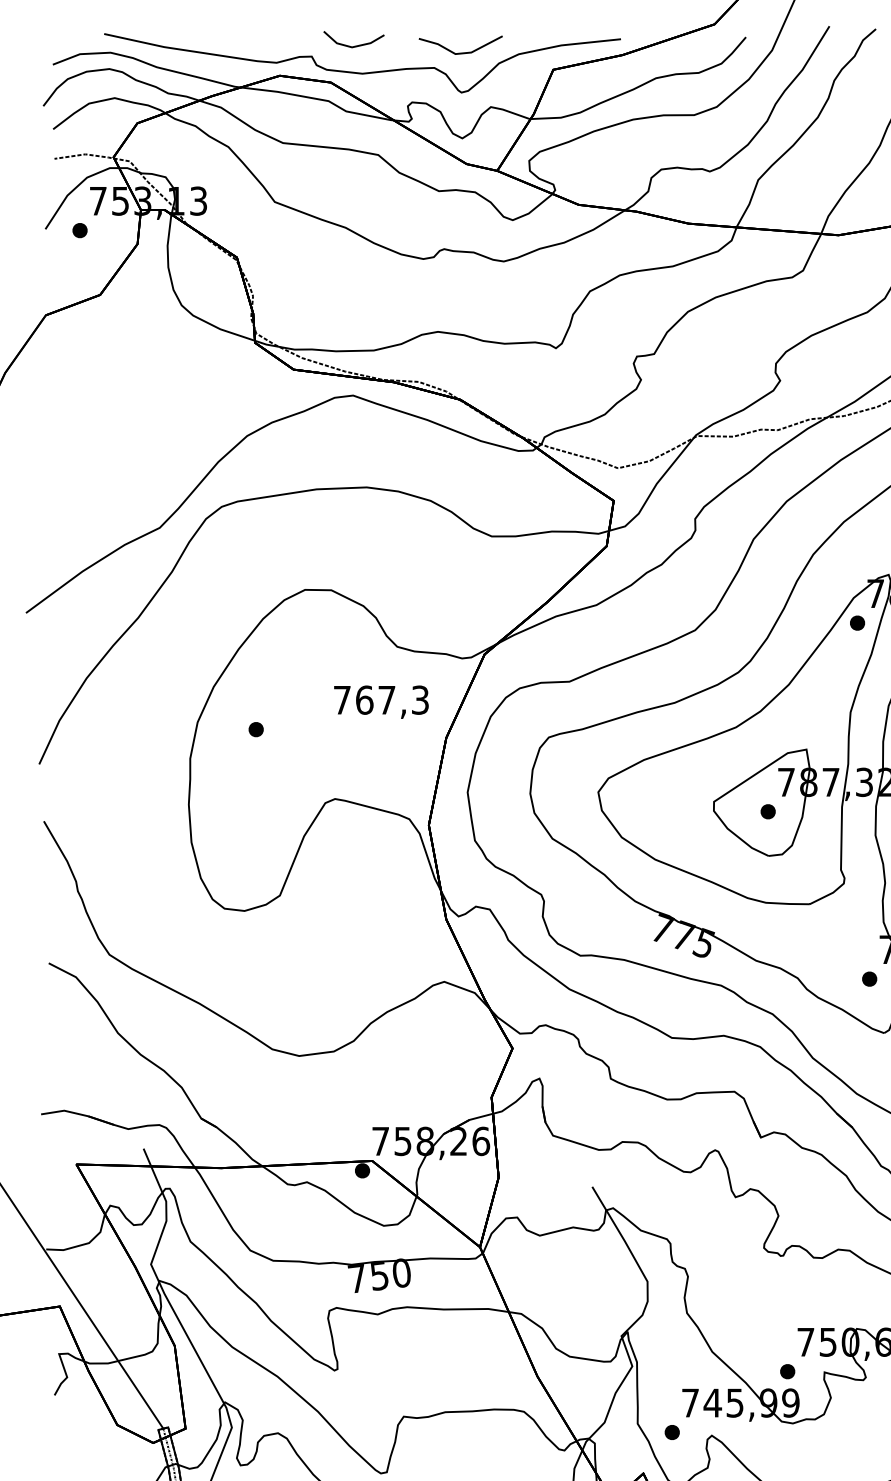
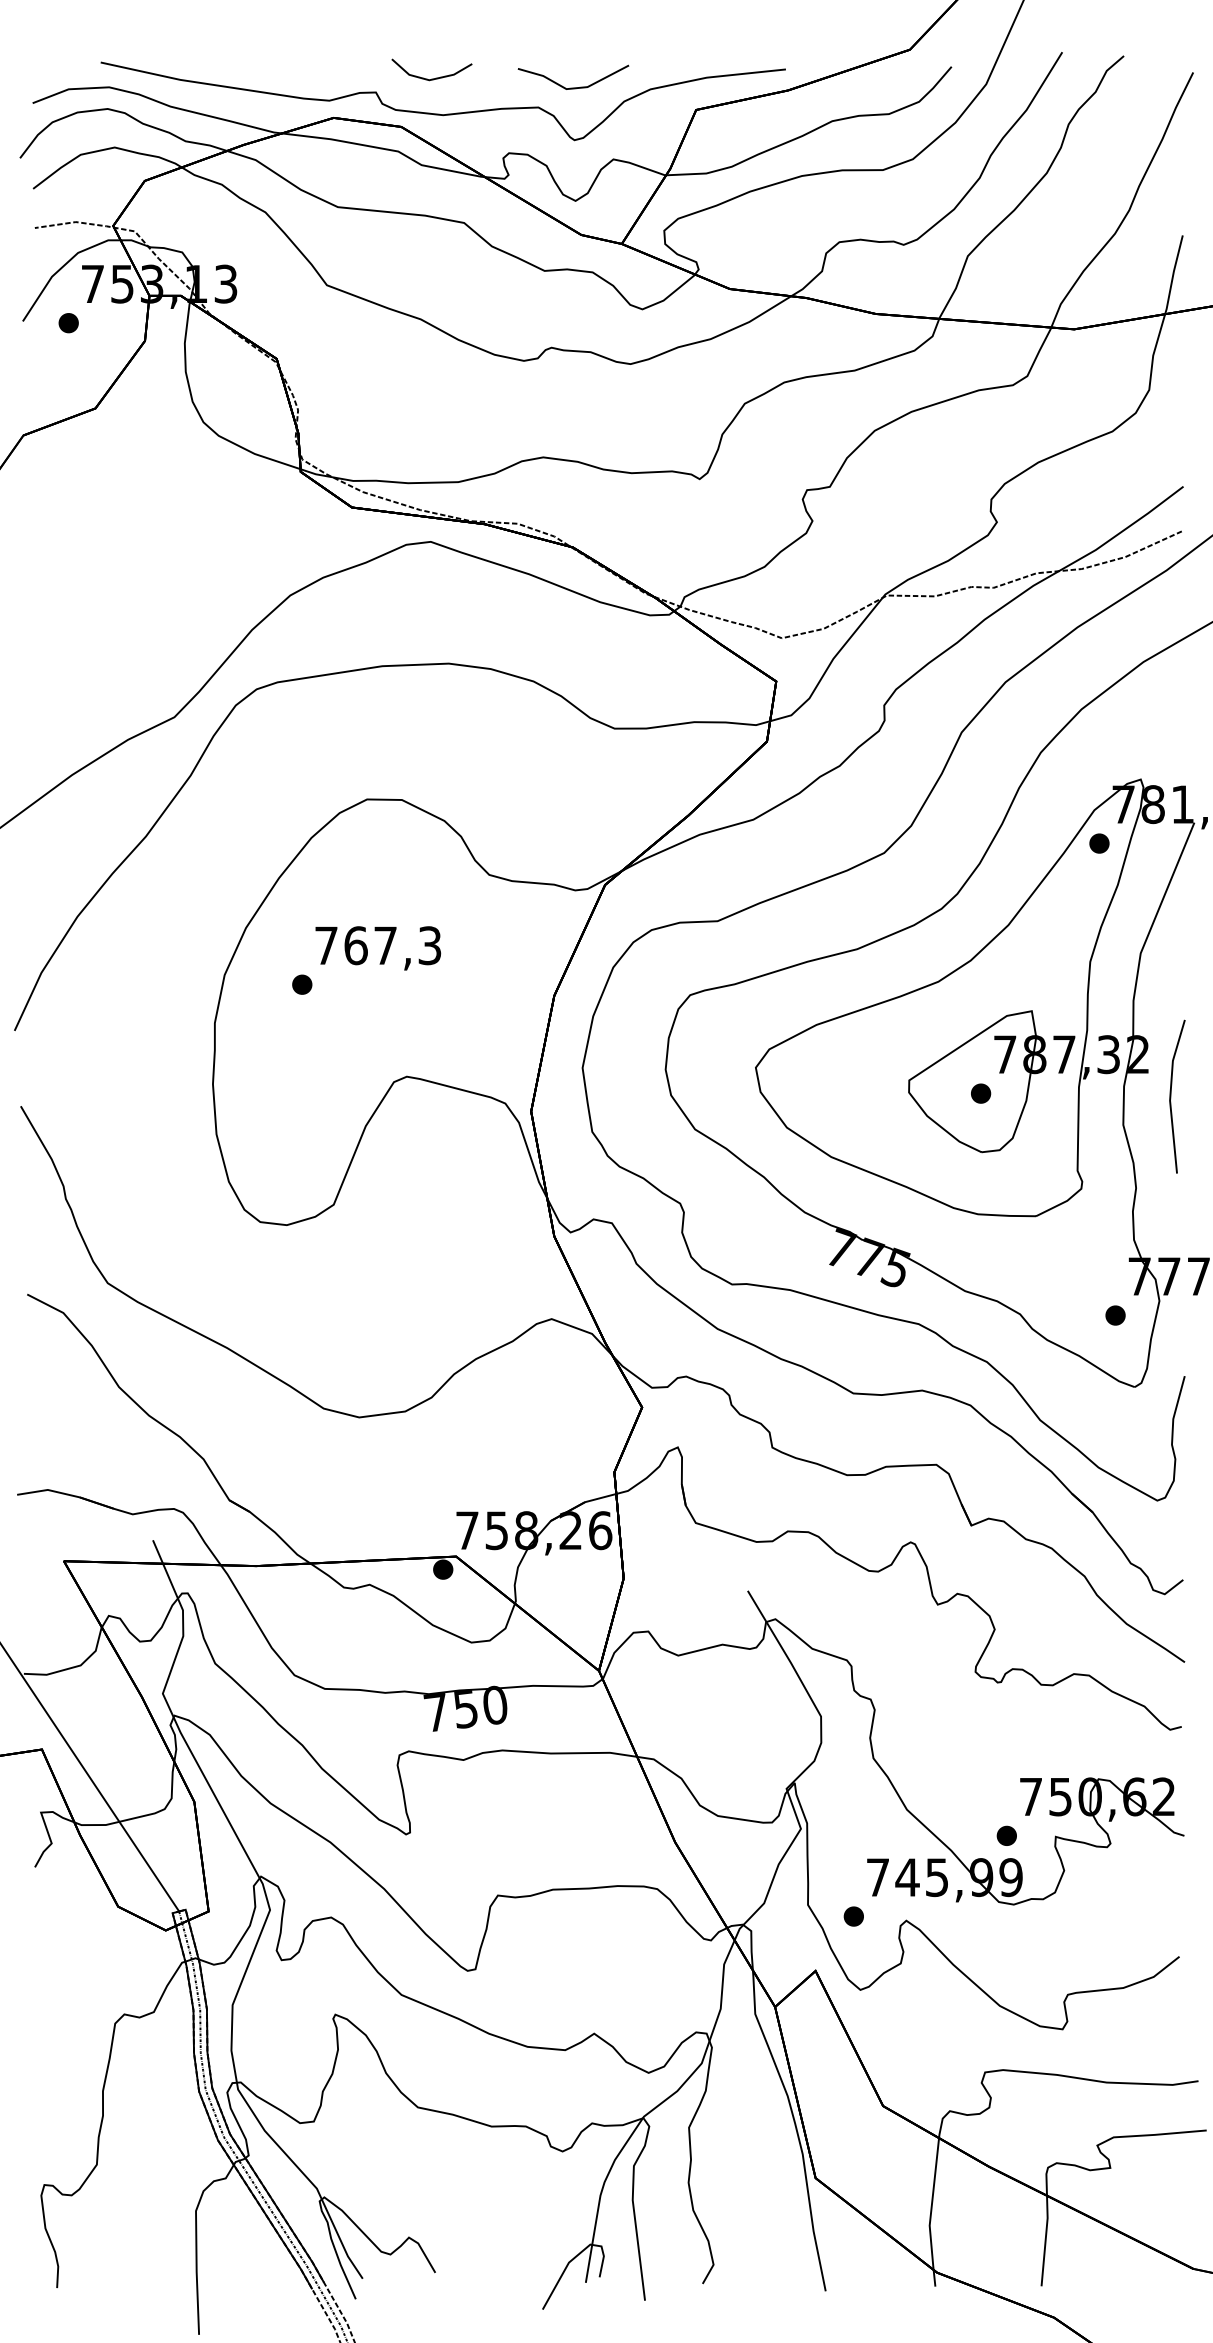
text: (381, 702) -> (378, 948), moved

